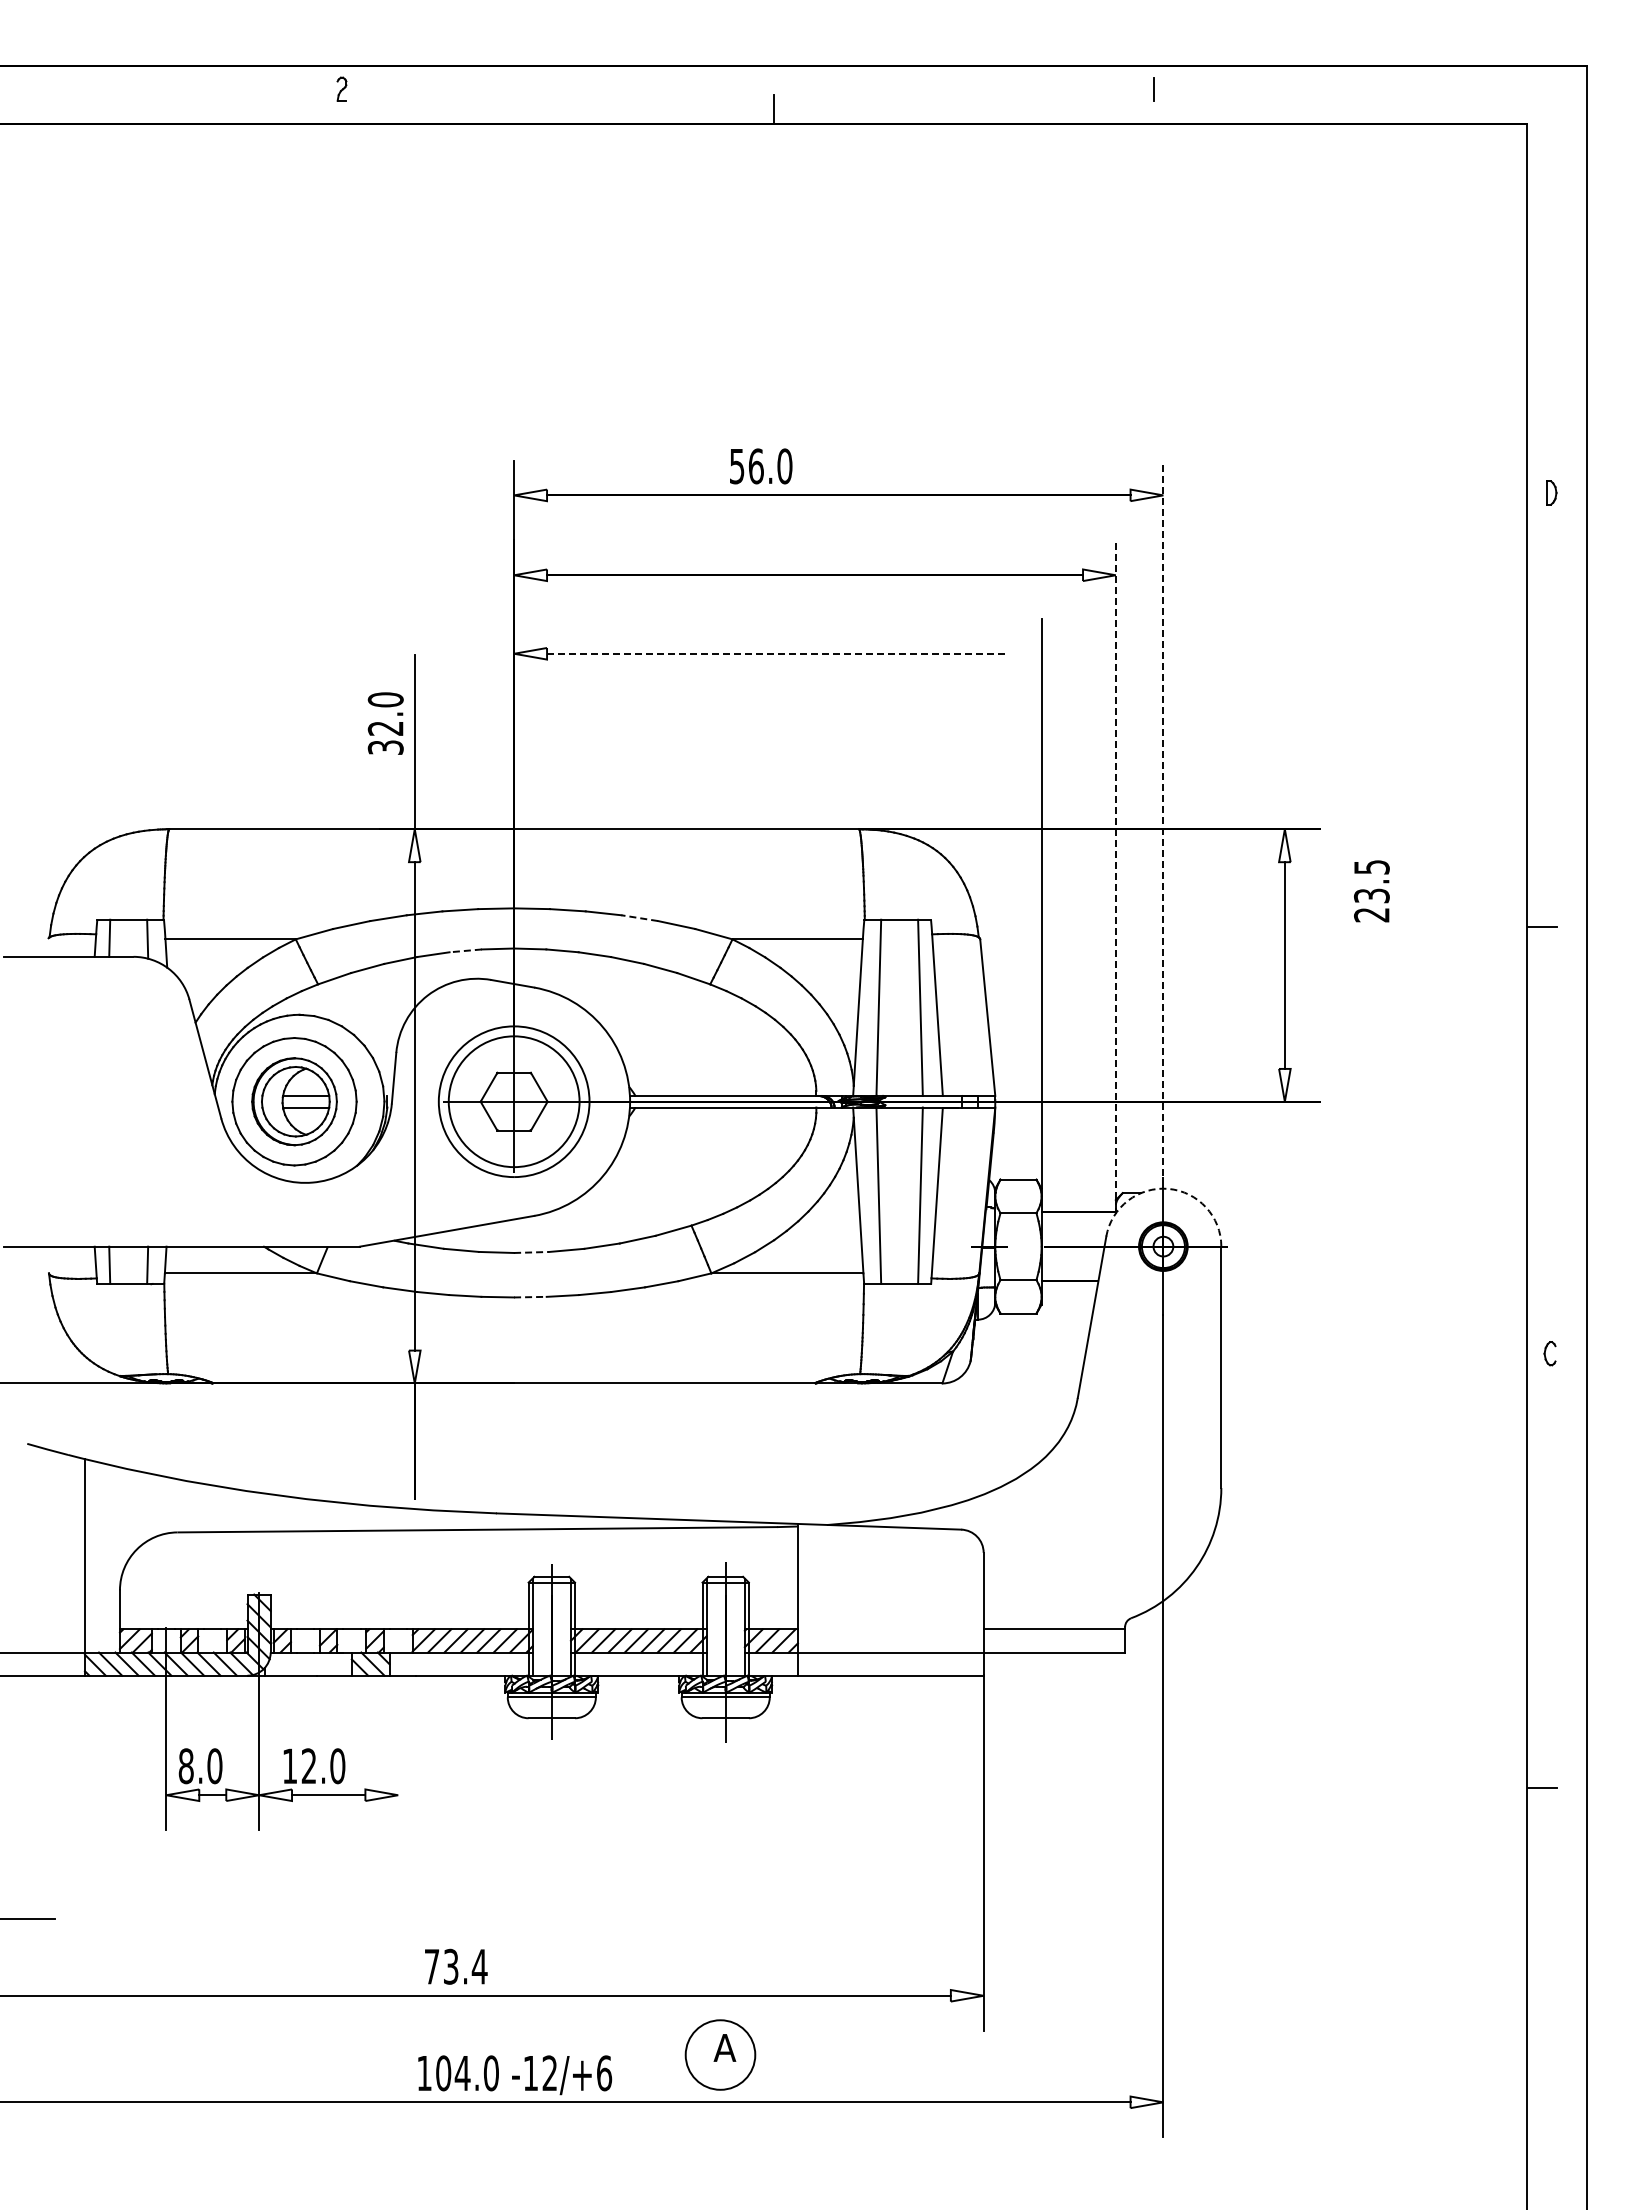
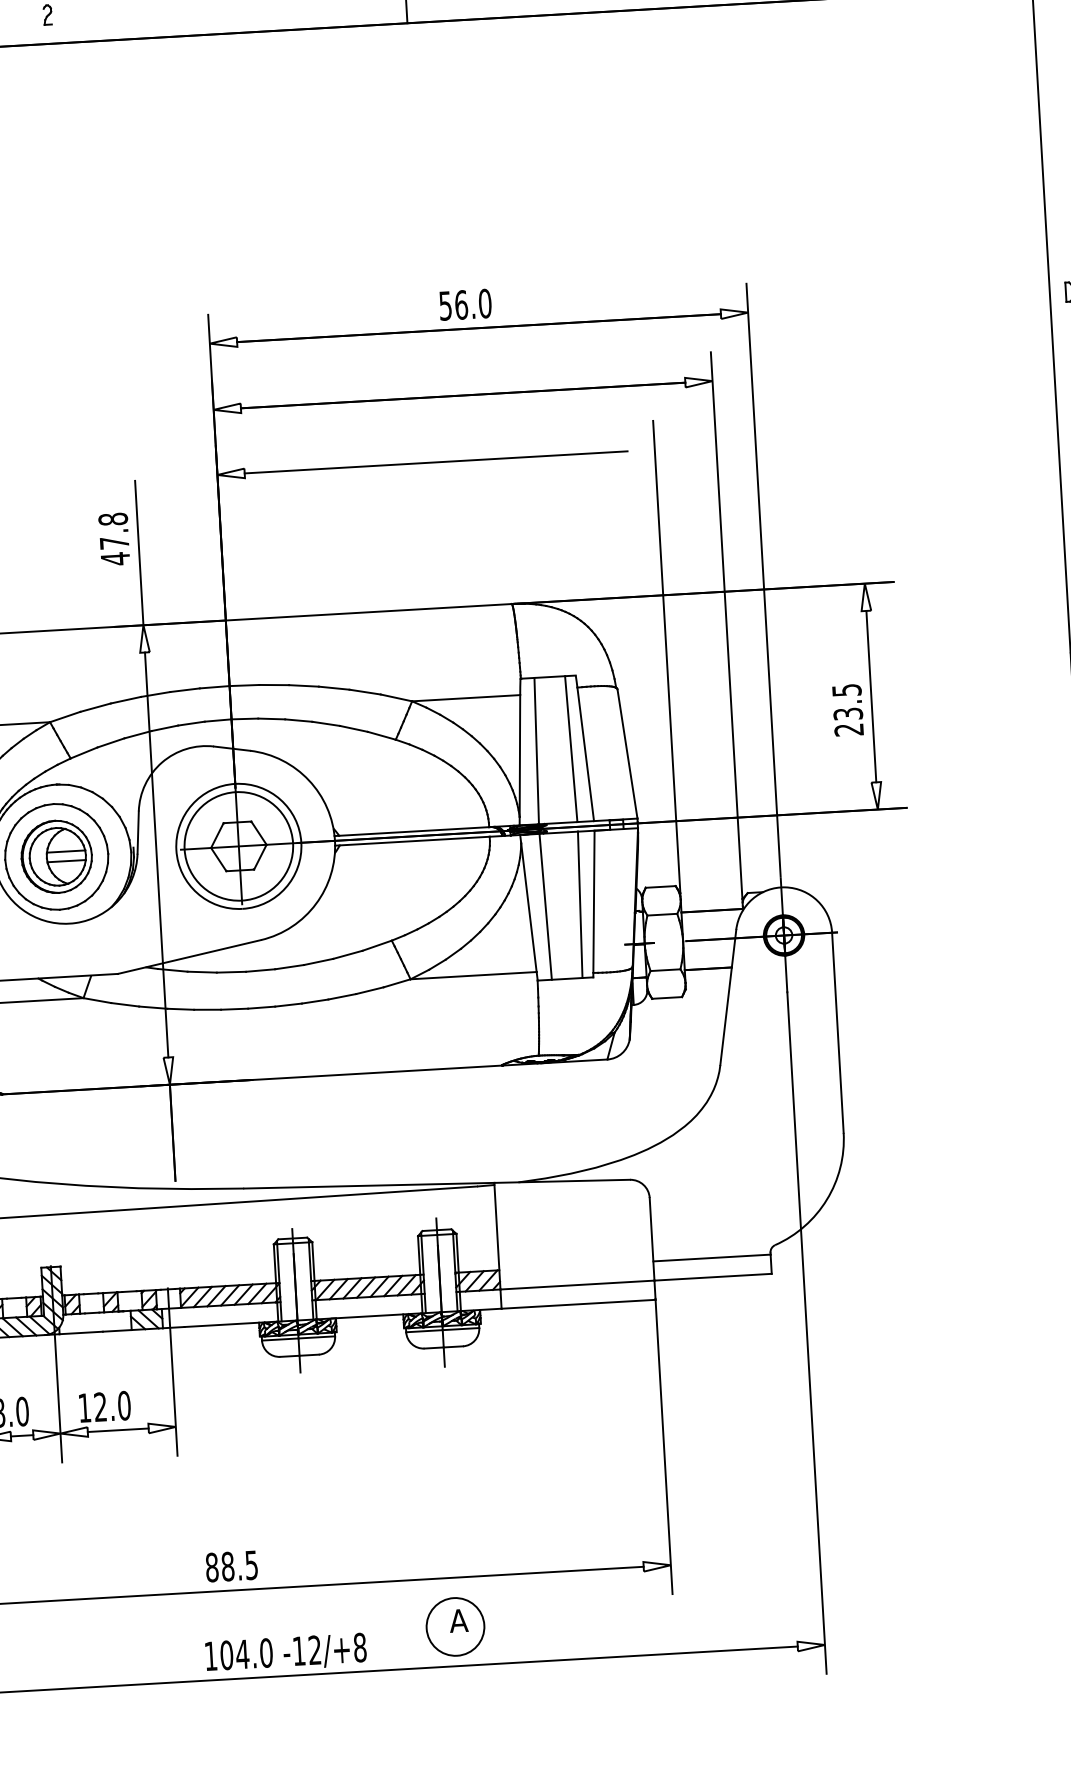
text: (761, 466) -> (465, 304), moved
line: (777, 653) -> (435, 462), dashed -> solid
text: (385, 723) -> (114, 538), 32.0 -> 47.8
line: (1163, 818) -> (763, 580), dashed -> solid
line: (1115, 869) -> (726, 625), dashed -> solid
text: (1371, 891) -> (847, 710), moved
line: (639, 918) -> (334, 688), dashed -> solid
line: (465, 950) -> (191, 723), dashed -> solid
arc: (1168, 1188) -> (785, 887), dashed -> solid
line: (531, 1252) -> (260, 970), dashed -> solid
line: (530, 1297) -> (261, 1007), dashed -> solid
line: (398, 1729) -> (172, 1372), added
text: (455, 1966) -> (231, 1566), 73.4 -> 88.5
text: (604, 2073) -> (360, 1647), -12/+6 -> -12/+8

